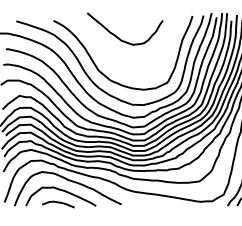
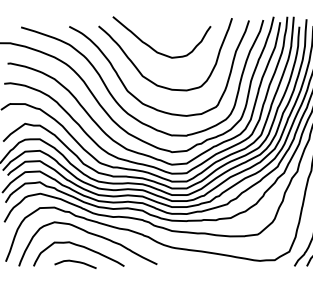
curve: (116, 61) -> (150, 79), added

